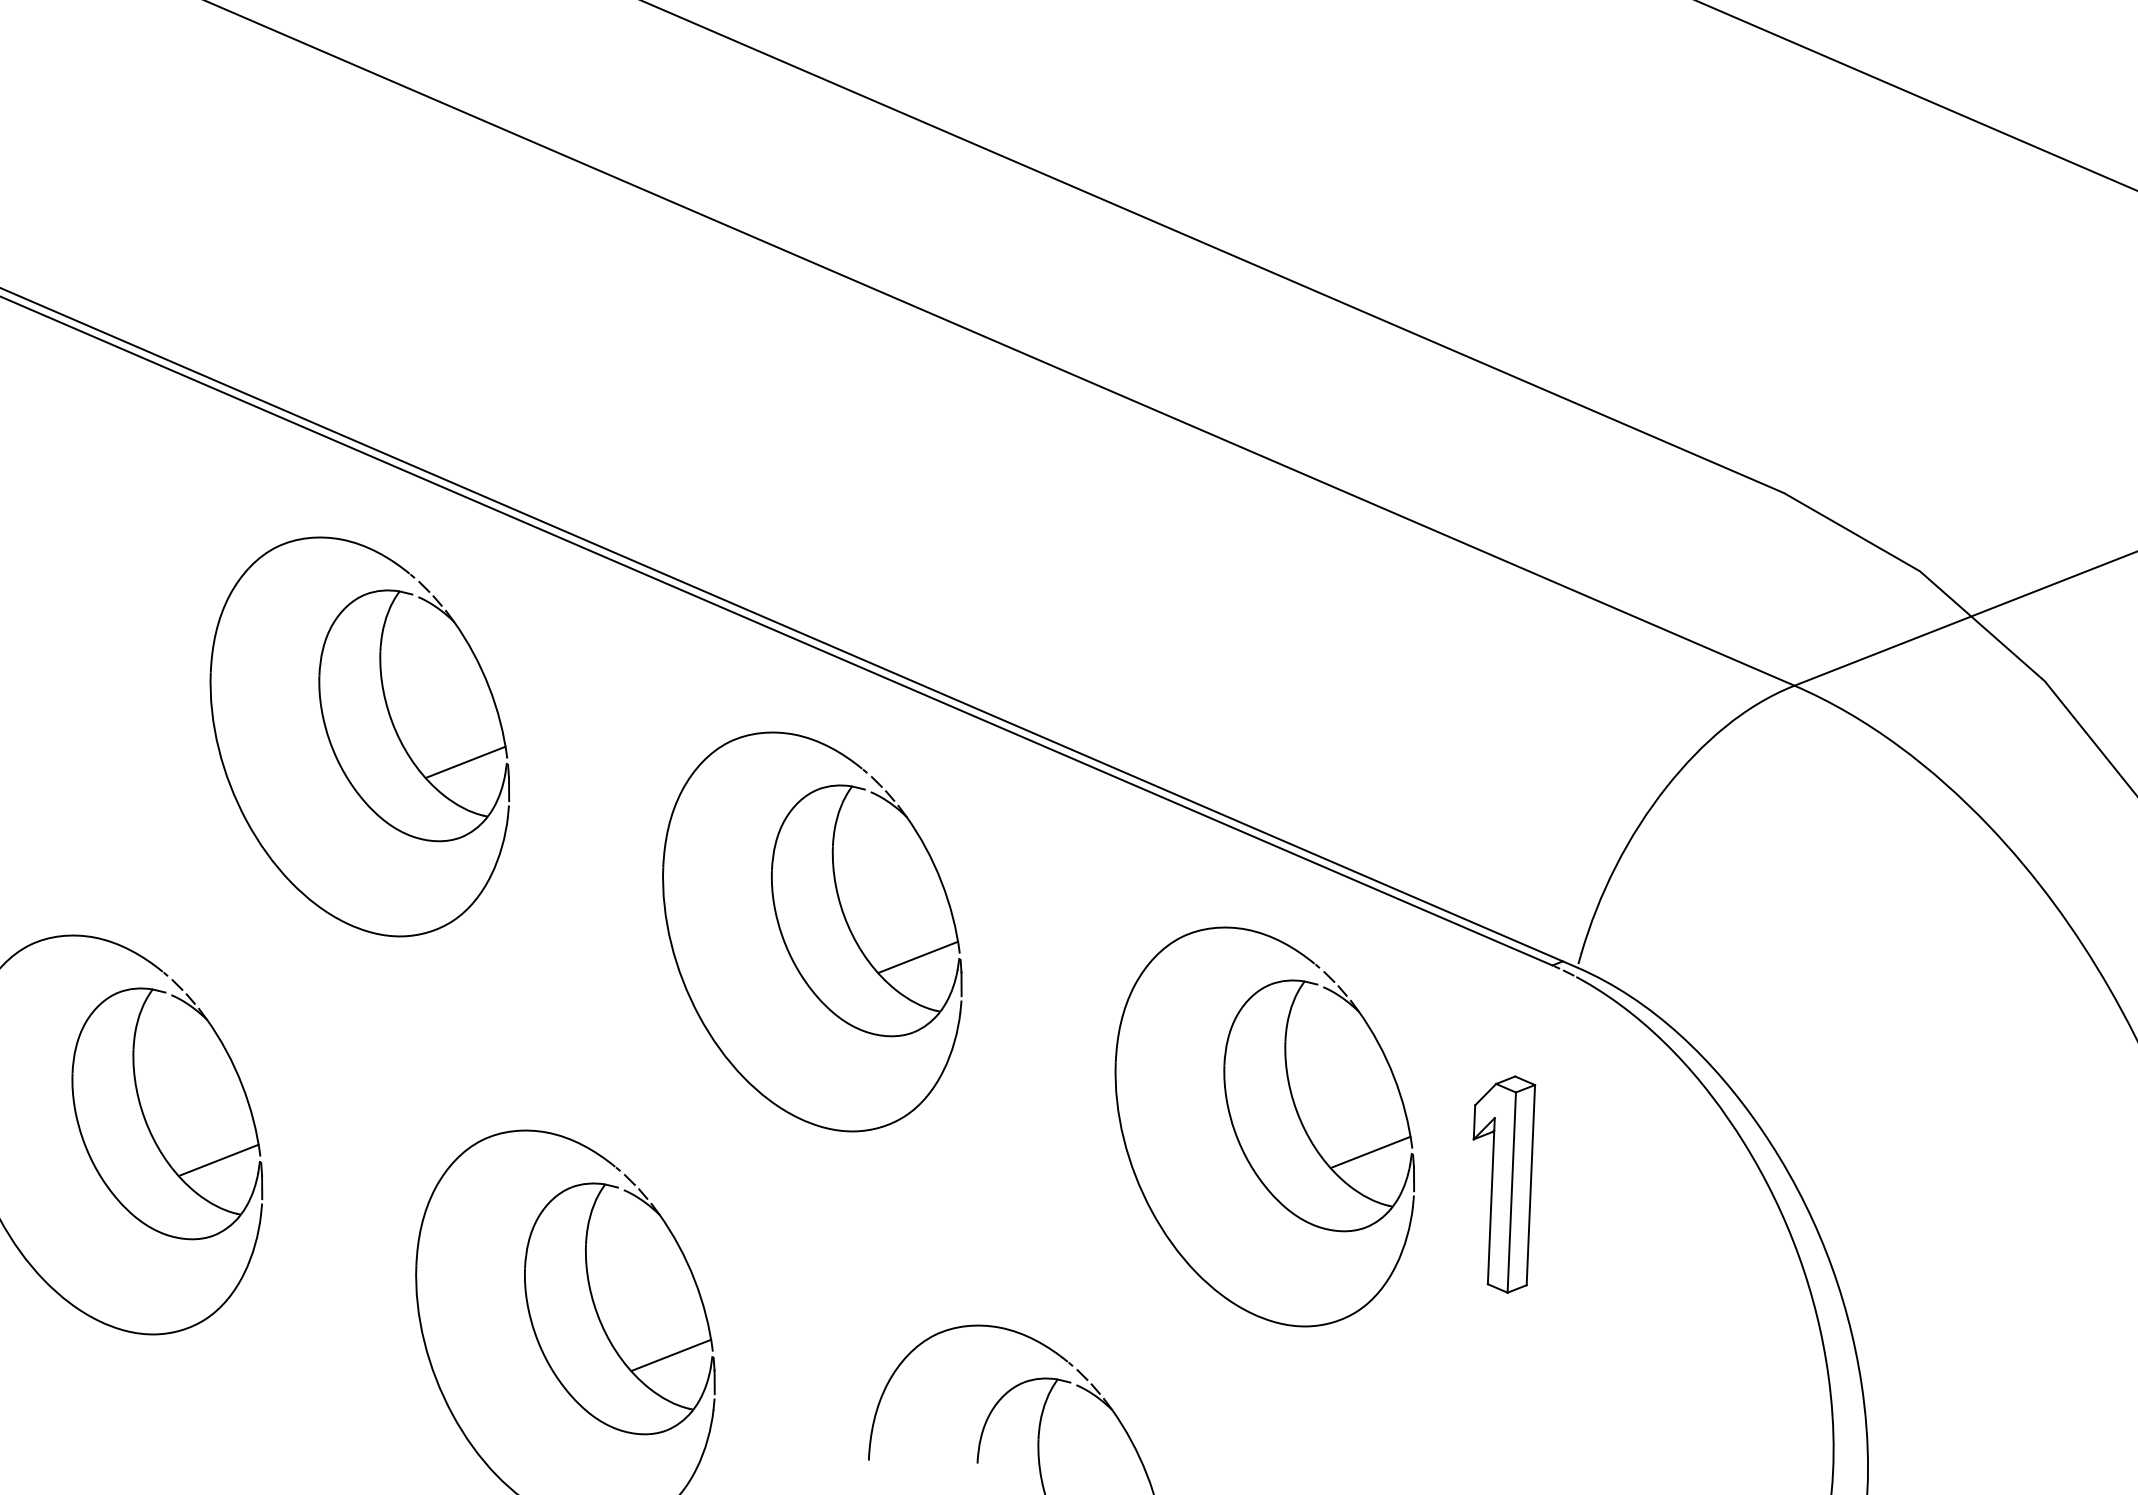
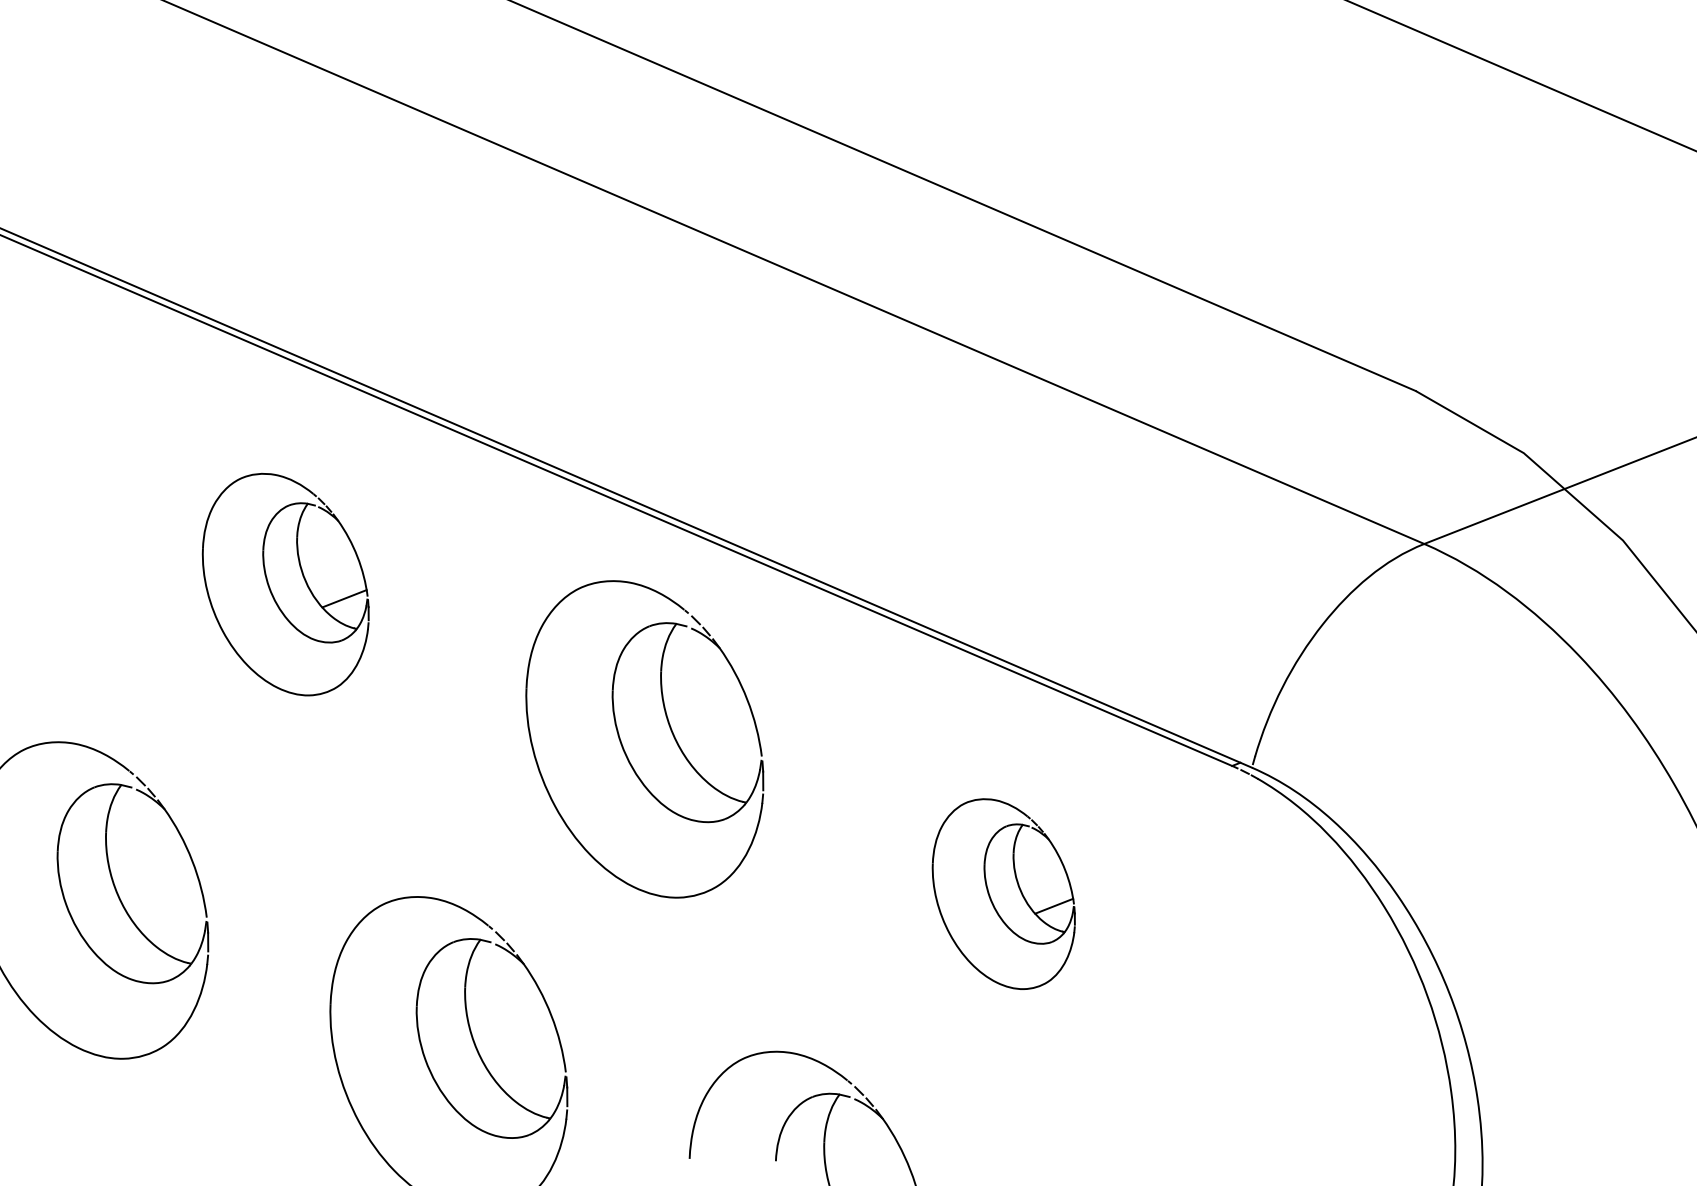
part: (359, 736) -> (285, 584), size x0.7
line: (918, 956) -> (729, 758), removed
part: (1264, 1126) -> (1003, 893), size x0.6
line: (218, 1159) -> (173, 919), removed
part: (1504, 1184) -> (1194, 939), removed
line: (671, 1354) -> (533, 1074), removed

